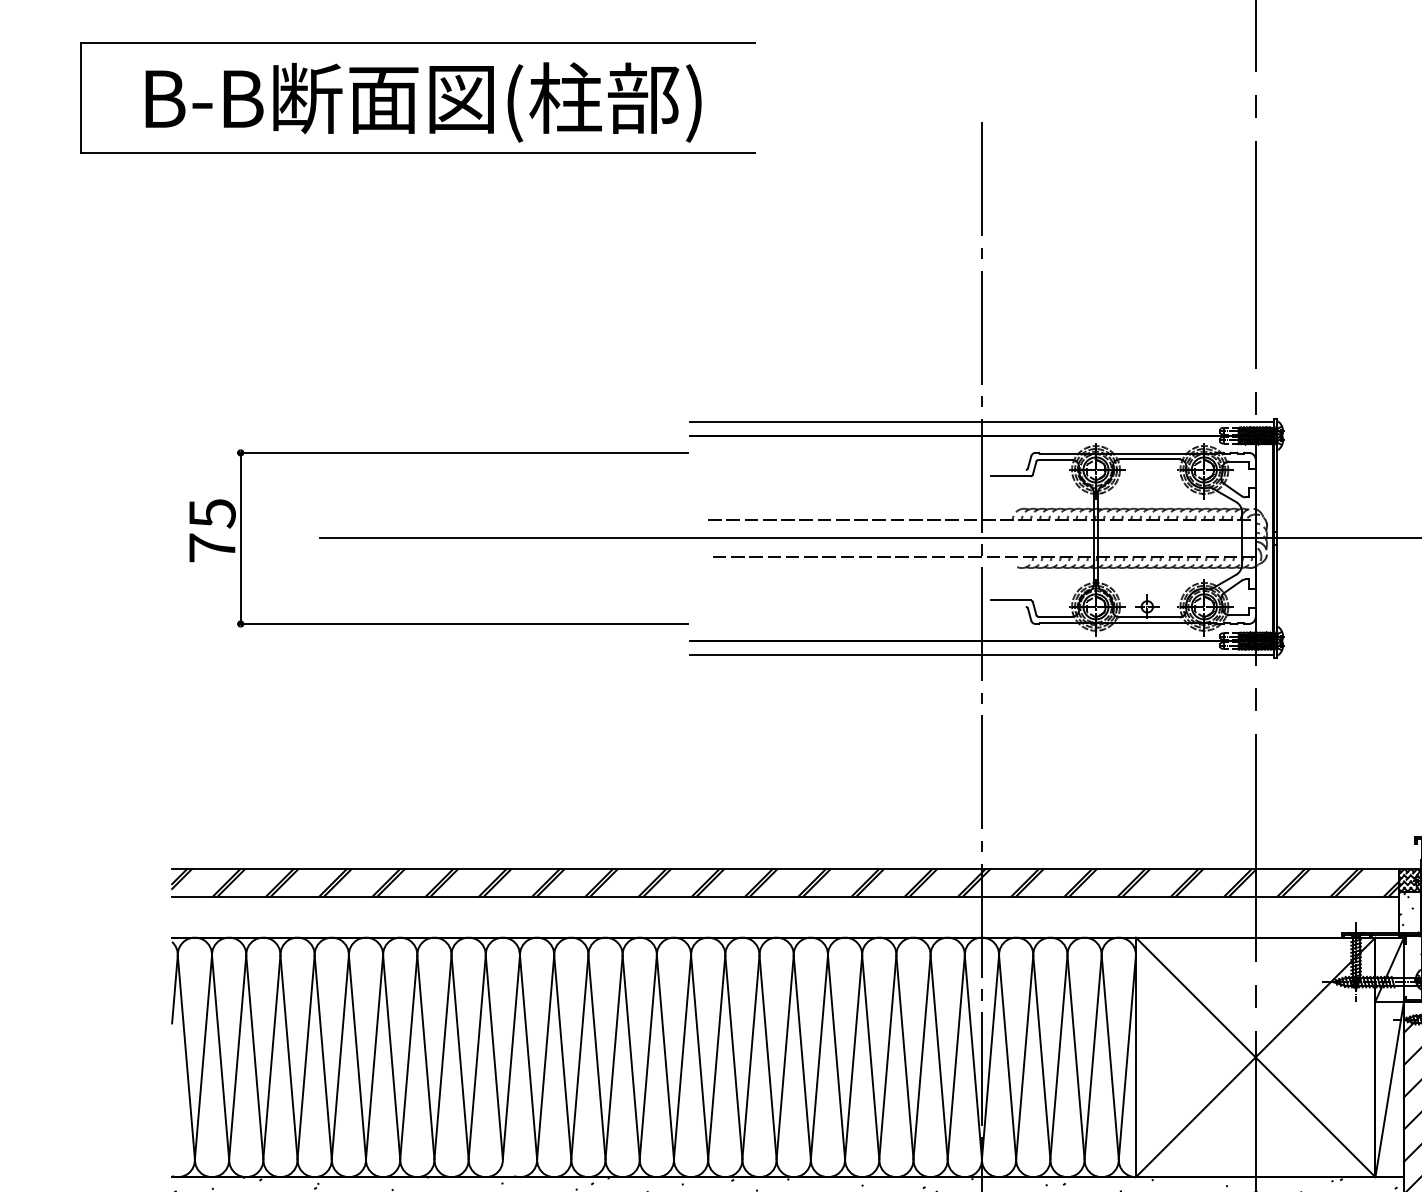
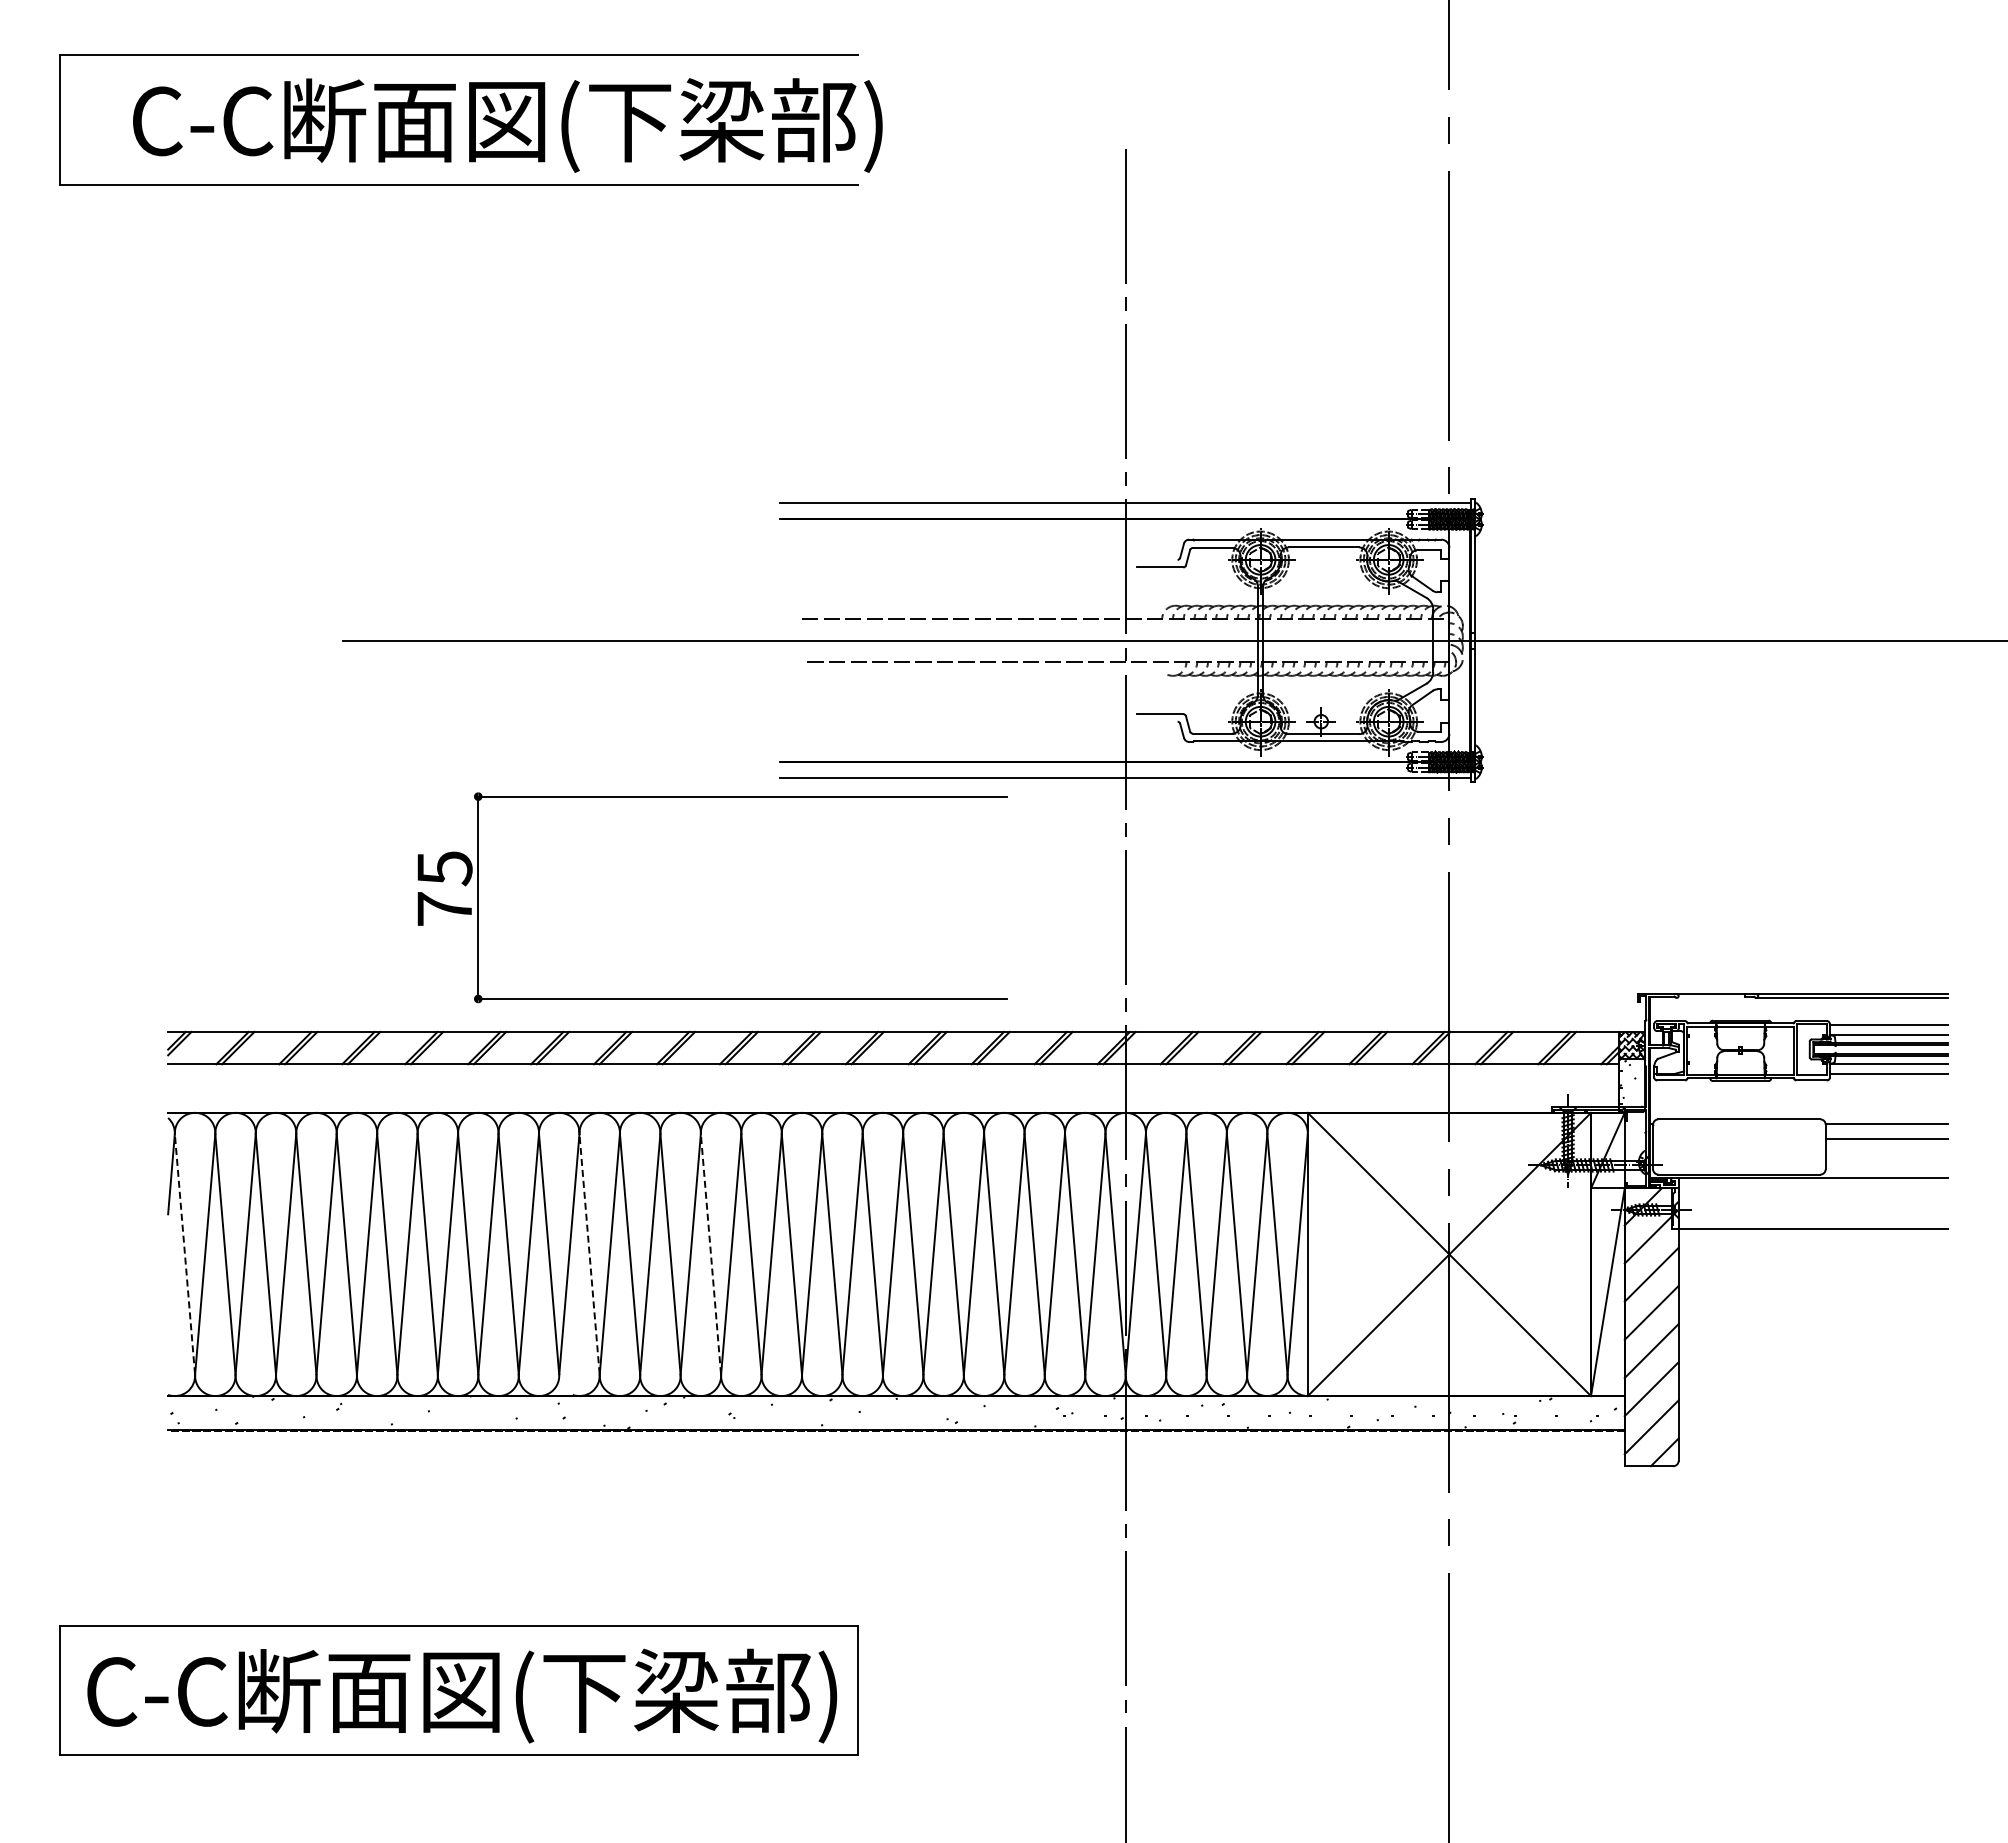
text: (459, 101) -> (507, 124), B-B断面図(柱部) -> C-C断面図(下梁部)
part: (438, 453) -> (712, 797), moved
line: (528, 1054) -> (589, 1251), solid -> dashed
line: (185, 1056) -> (184, 1253), solid -> dashed
line: (630, 1056) -> (710, 1253), solid -> dashed

